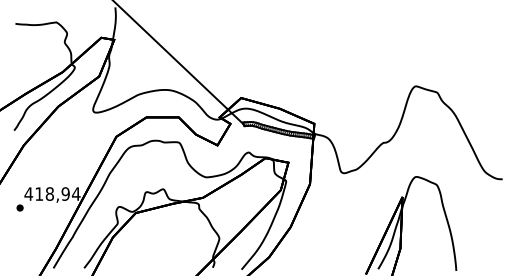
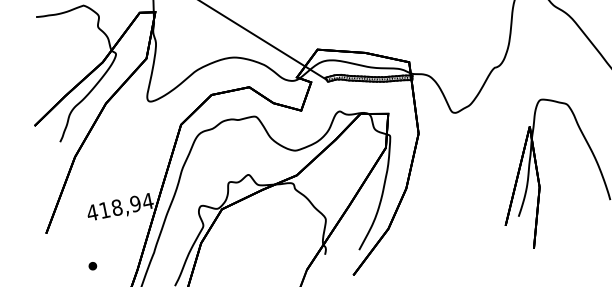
part: (19, 207) -> (92, 265), moved

